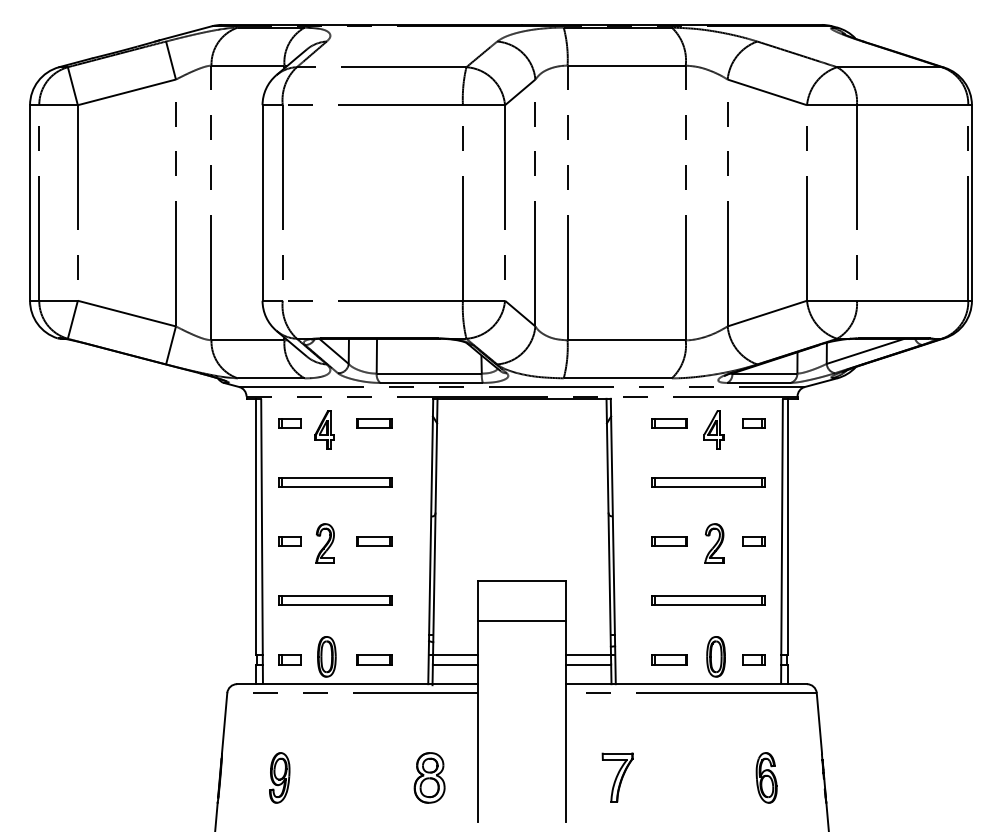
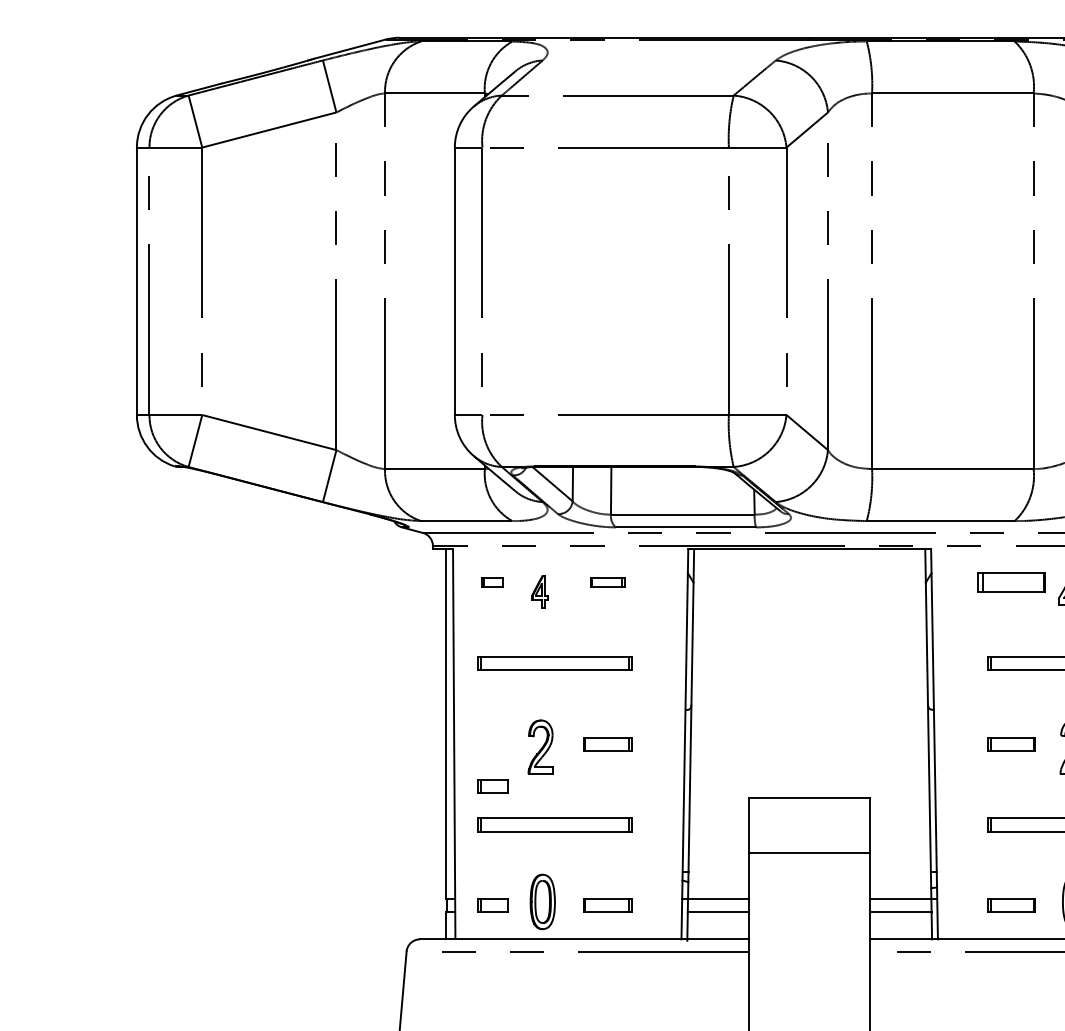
part: (289, 423) -> (491, 582), size x0.7
part: (374, 423) -> (607, 582), size x0.7
part: (669, 423) -> (1011, 582), size x1.4
part: (324, 429) -> (539, 591), size x0.6
part: (289, 541) -> (491, 786), moved

